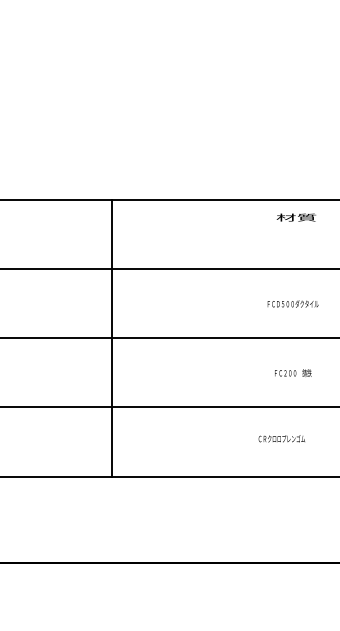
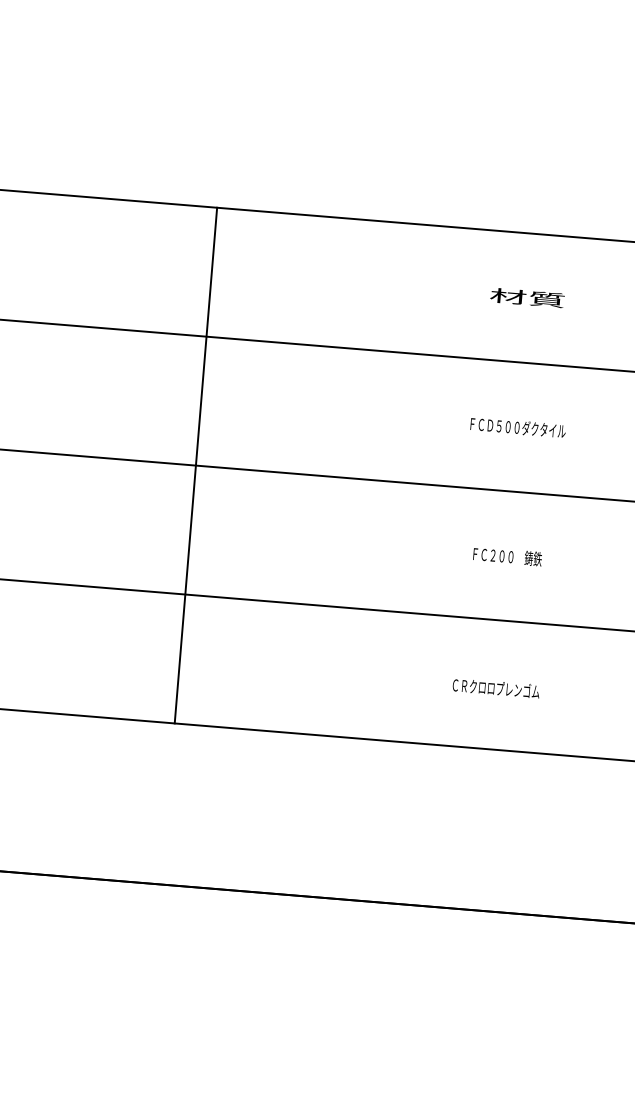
text: (295, 217) -> (525, 297), moved
line: (112, 338) -> (196, 465), moved
text: (281, 438) -> (495, 687), moved

